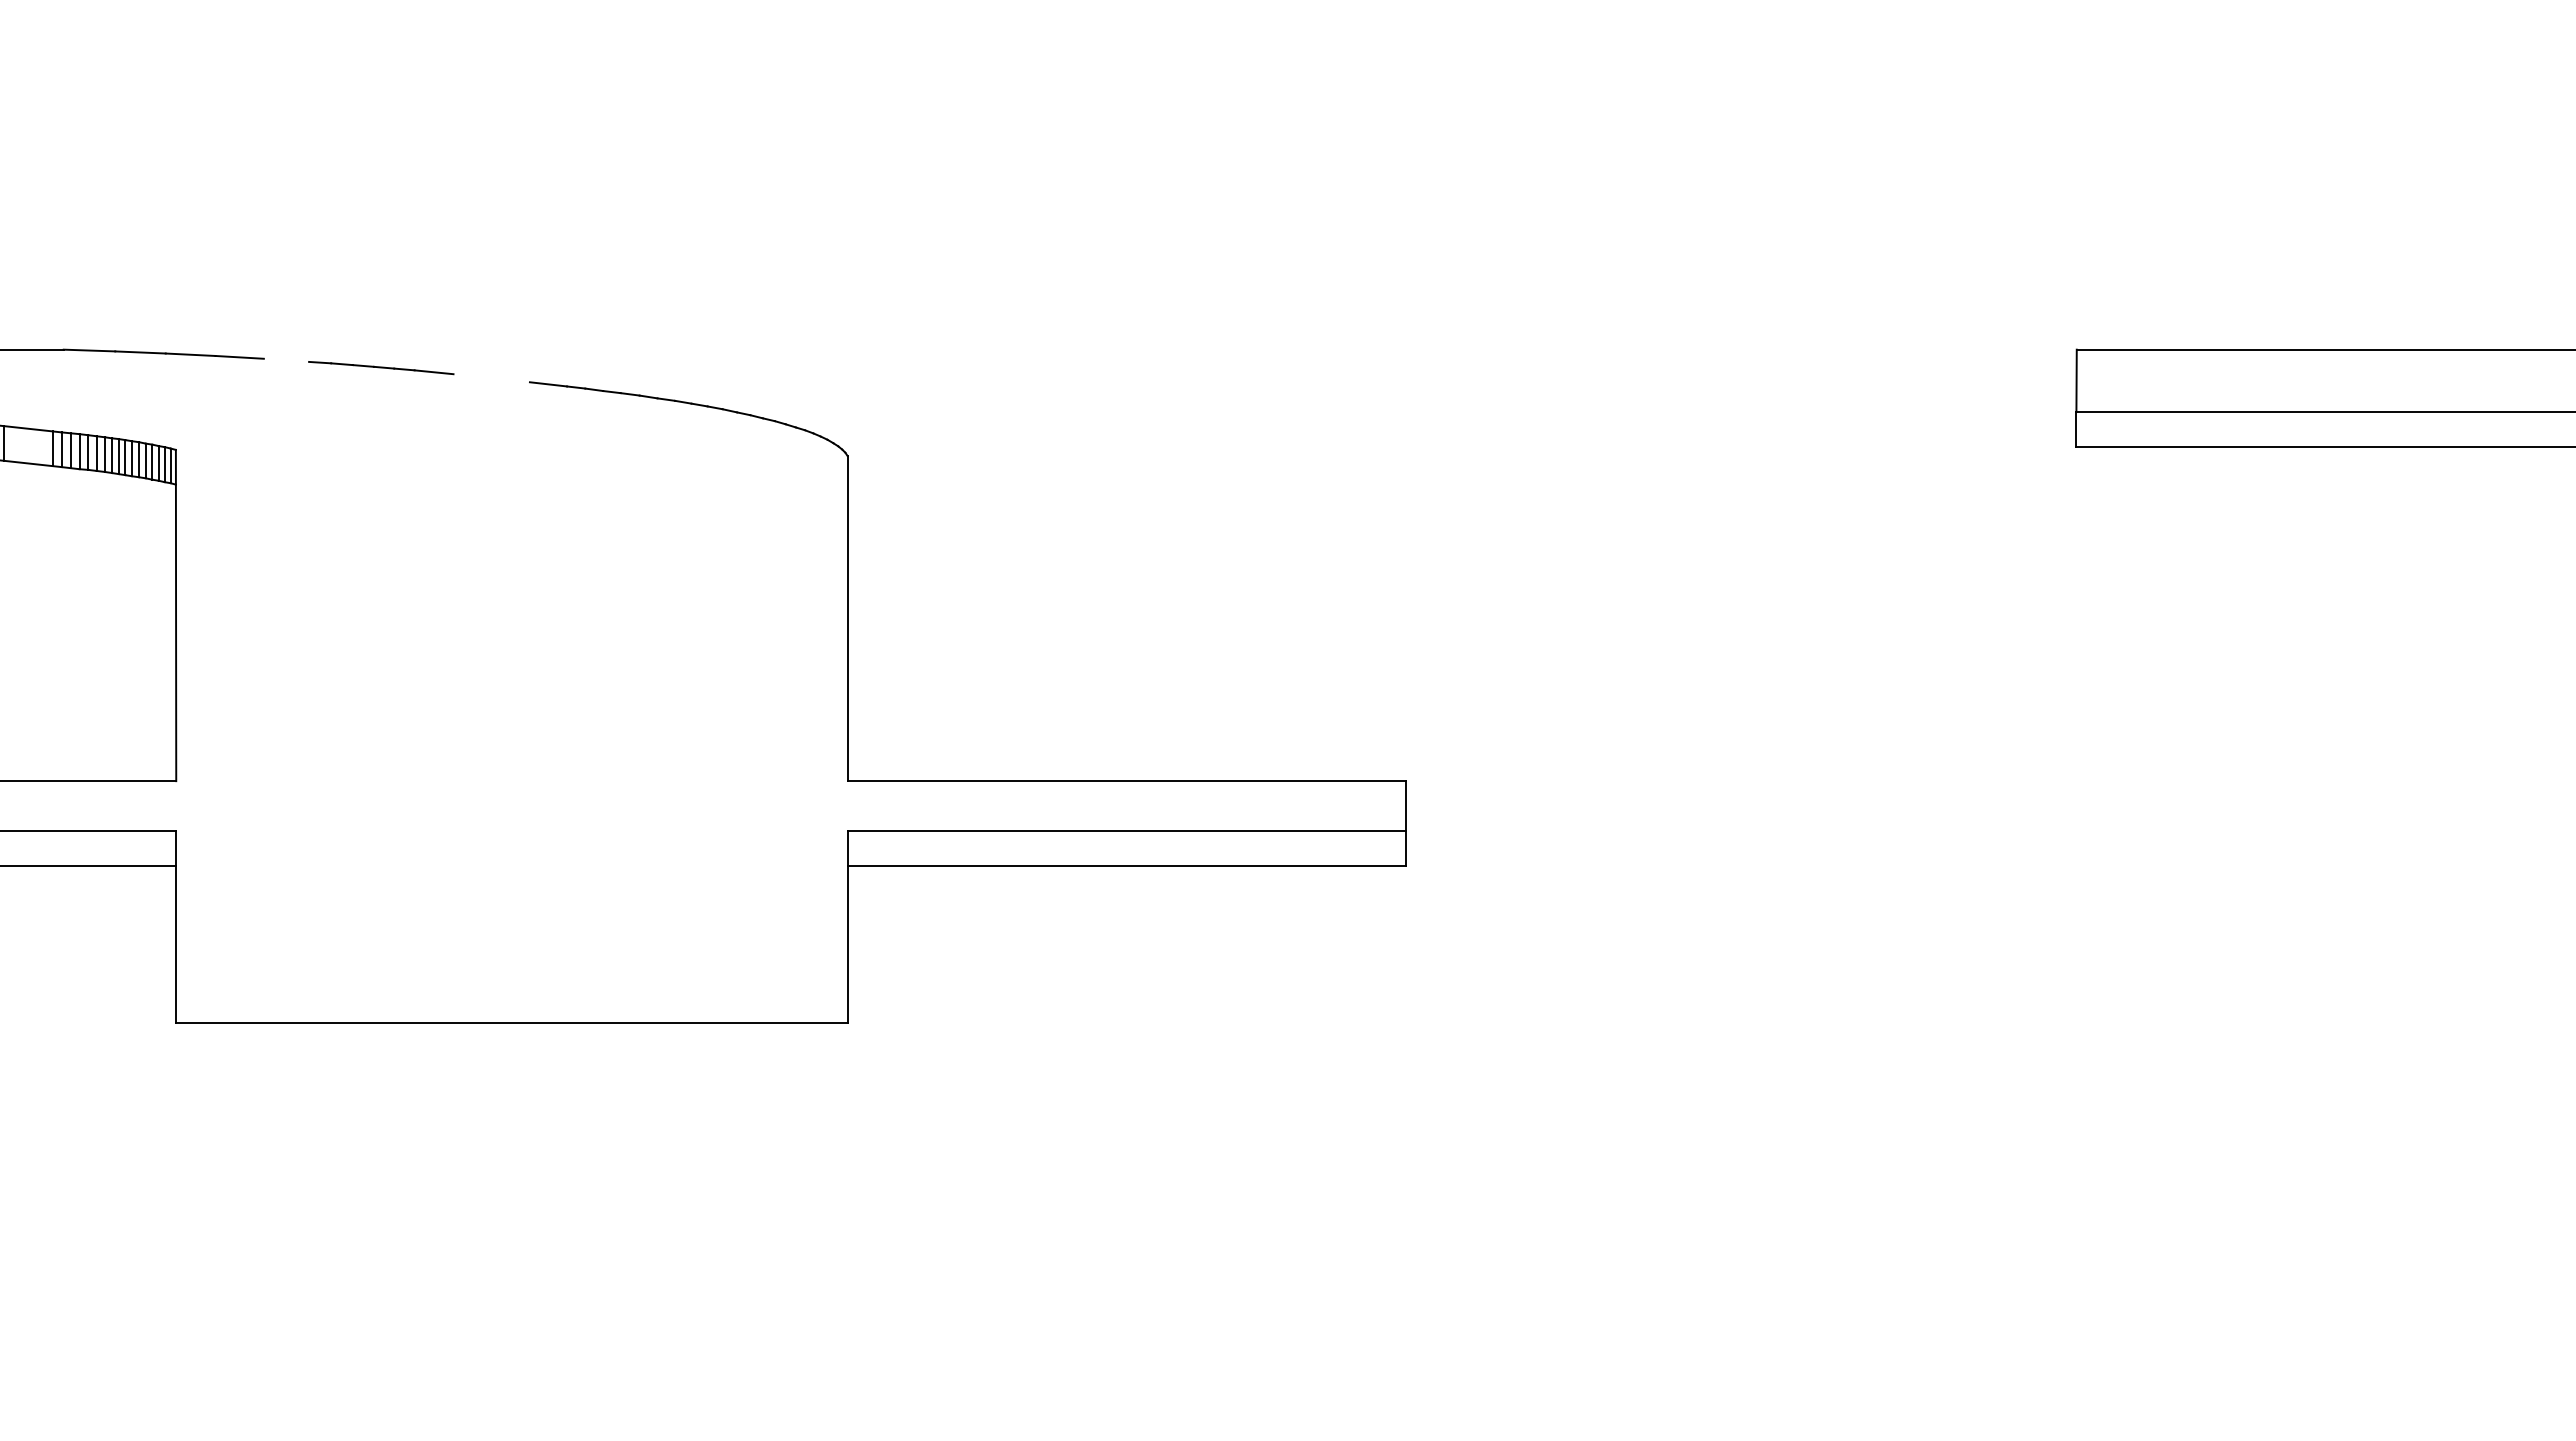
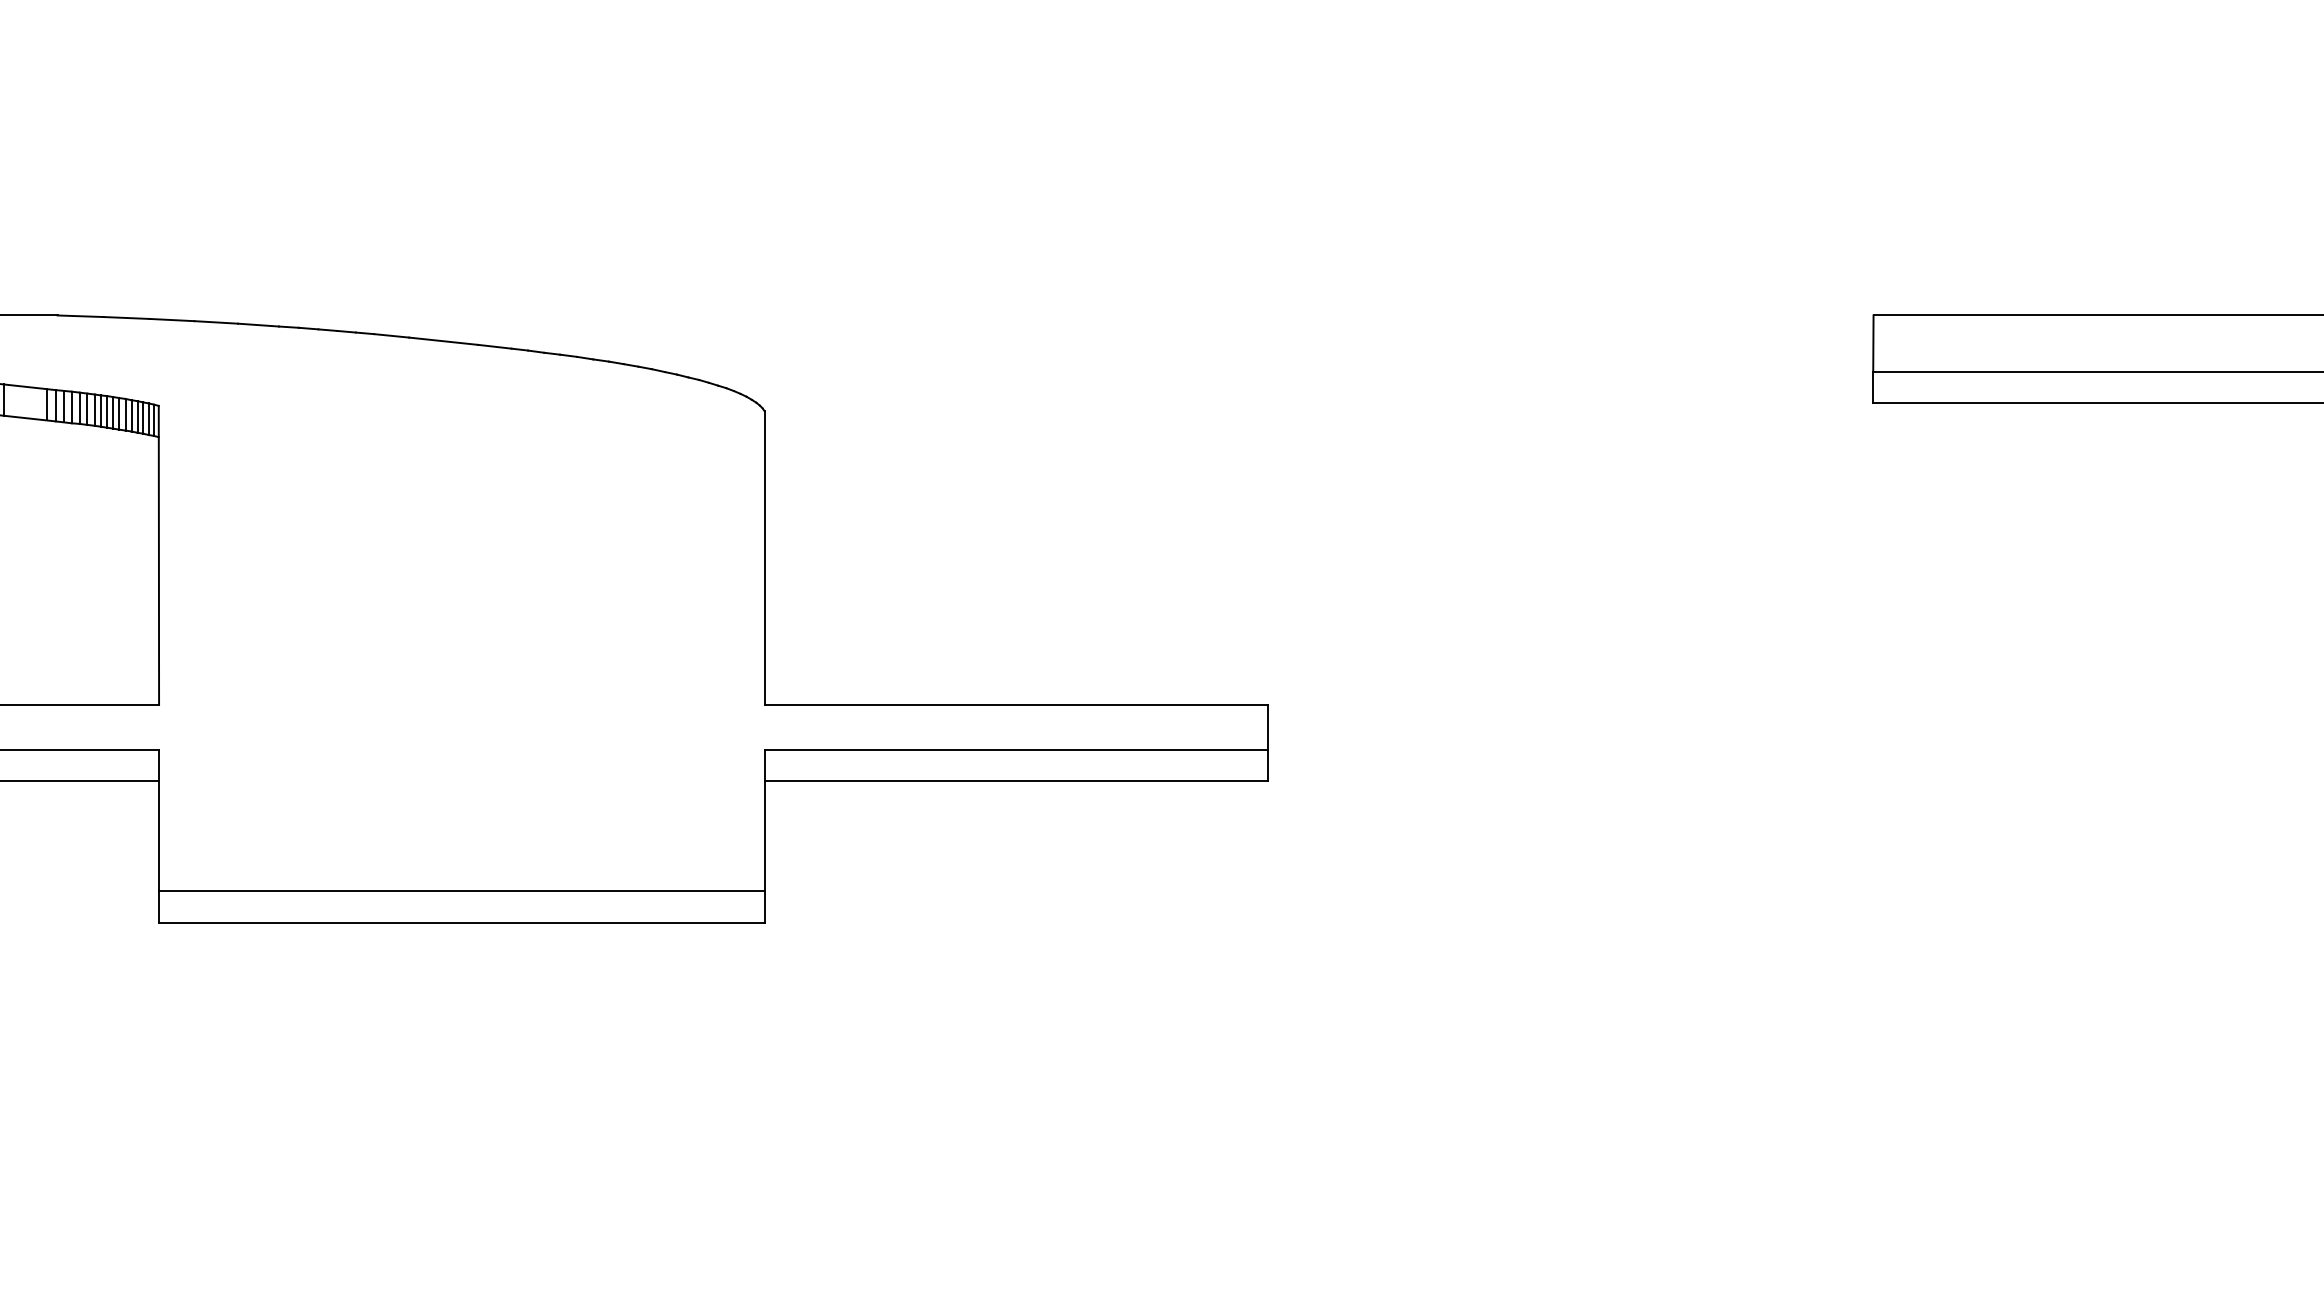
line: (286, 359) -> (258, 324), added
line: (491, 378) -> (443, 341), added
line: (511, 987) -> (461, 890), added

